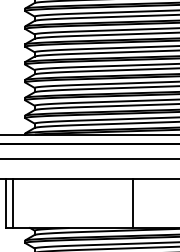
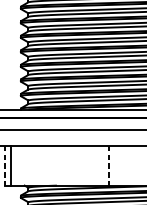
line: (6, 203) -> (5, 165), solid -> dashed
line: (133, 203) -> (108, 165), solid -> dashed

